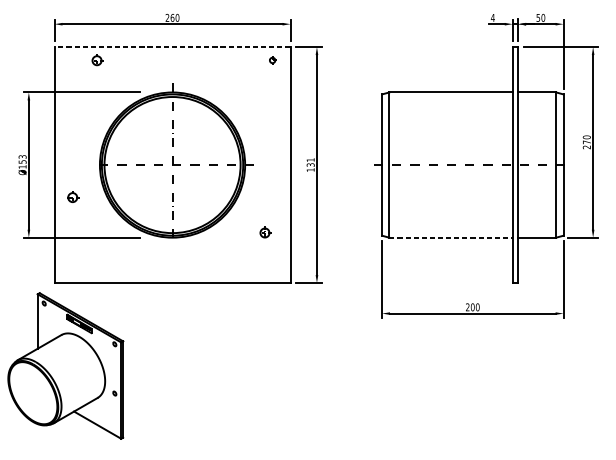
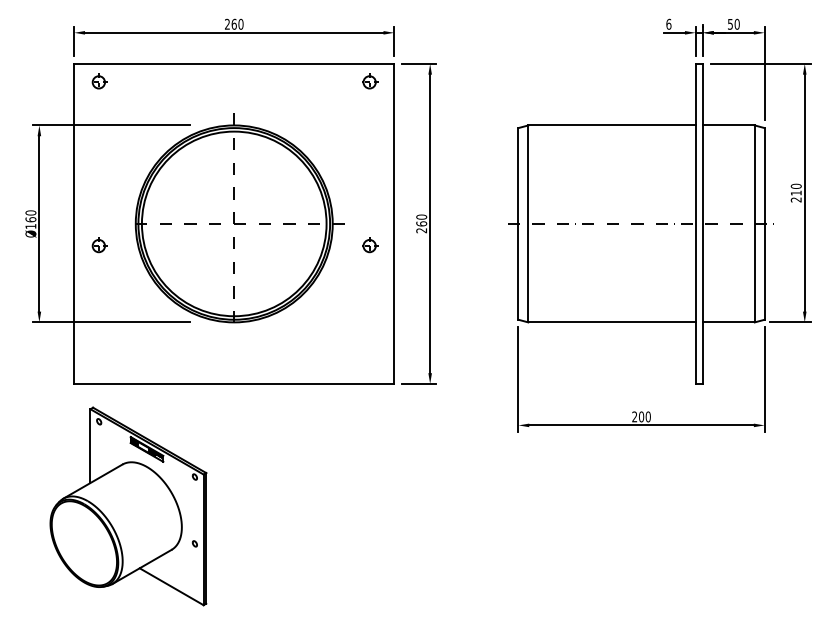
text: (492, 17) -> (668, 23), 4 -> 6
line: (171, 46) -> (233, 63), dashed -> solid
part: (97, 60) -> (99, 81), moved
part: (272, 60) -> (370, 81), size x1.67
text: (587, 141) -> (796, 192), 270 -> 210
text: (22, 159) -> (30, 216), Ø153 -> Ø160
text: (310, 164) -> (421, 223), 131 -> 260
part: (73, 197) -> (99, 245), moved
part: (265, 232) -> (370, 245), moved
line: (451, 237) -> (612, 322), dashed -> solid
part: (65, 366) -> (128, 506), moved

